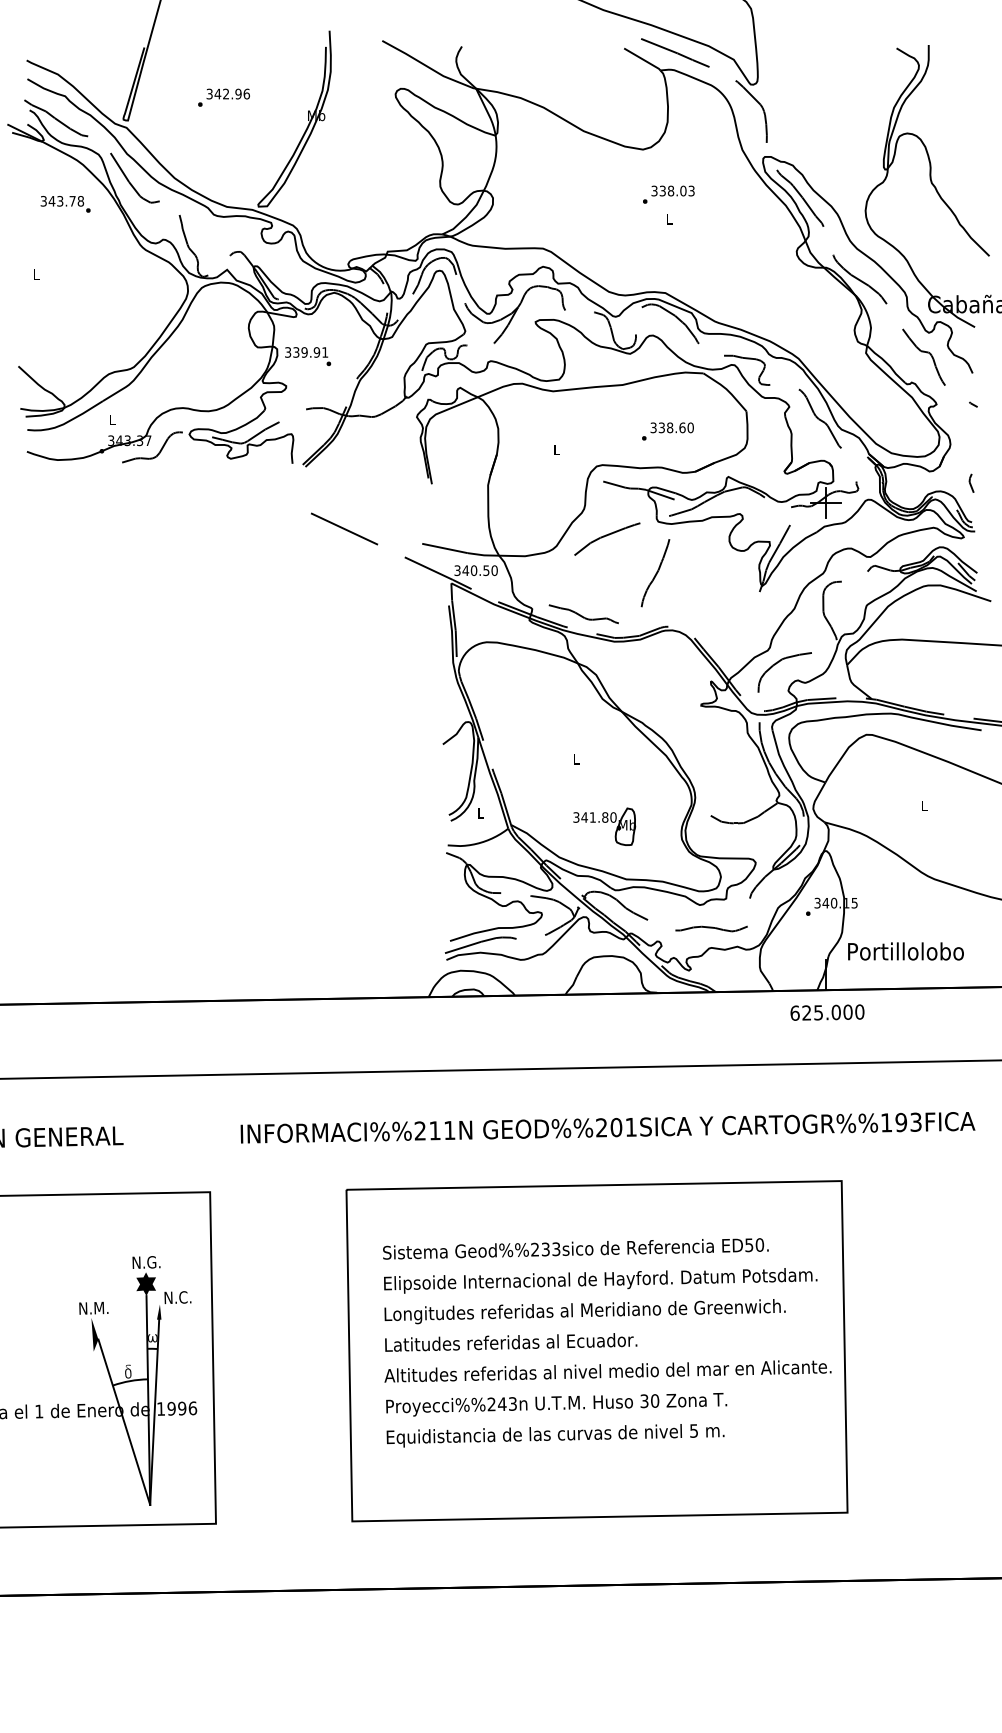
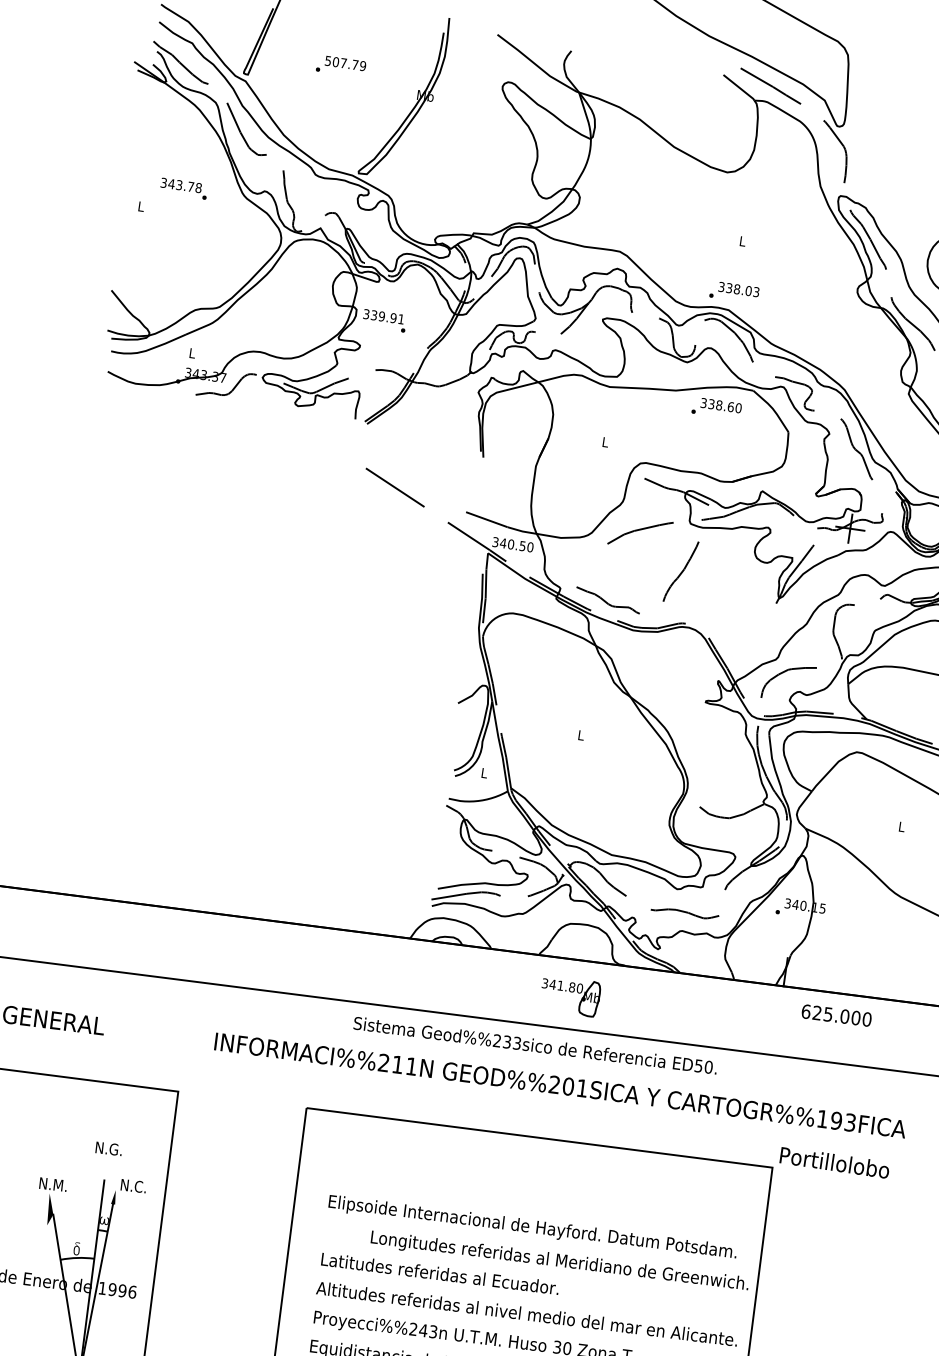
text: (227, 93) -> (345, 62), 342.96 -> 507.79
text: (668, 194) -> (734, 292), moved
text: (65, 204) -> (183, 188), moved
text: (667, 431) -> (716, 408), moved
part: (604, 826) -> (570, 995), moved
text: (905, 951) -> (834, 1162), moved
text: (827, 1012) -> (836, 1015), moved
text: (575, 1248) -> (535, 1045), moved
fill: (146, 1284) -> (105, 1169), removed
text: (584, 1311) -> (559, 1261), moved

